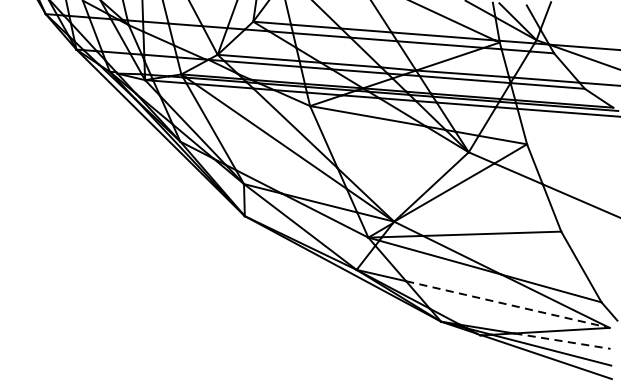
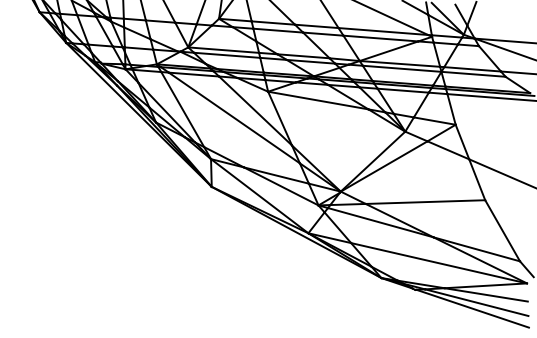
line: (508, 304) -> (439, 263), dashed -> solid
line: (562, 340) -> (486, 294), dashed -> solid

